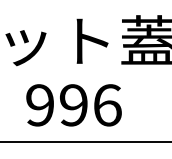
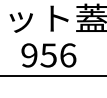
text: (73, 105) -> (48, 55), 996 -> 956

